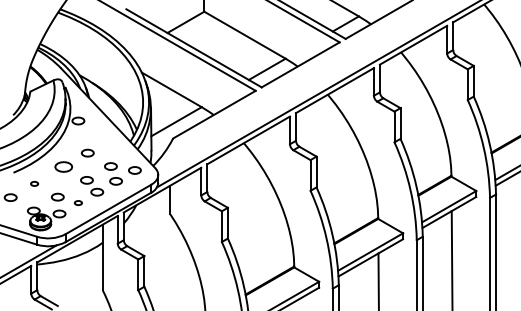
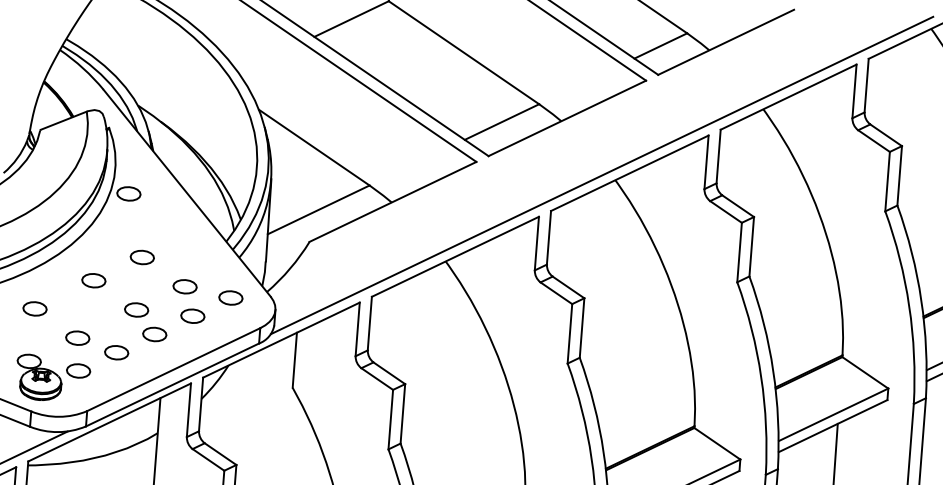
part: (63, 166) -> (93, 279), size x0.71
part: (34, 183) -> (34, 308), size x1.67
part: (78, 202) -> (116, 351), size x1.67

